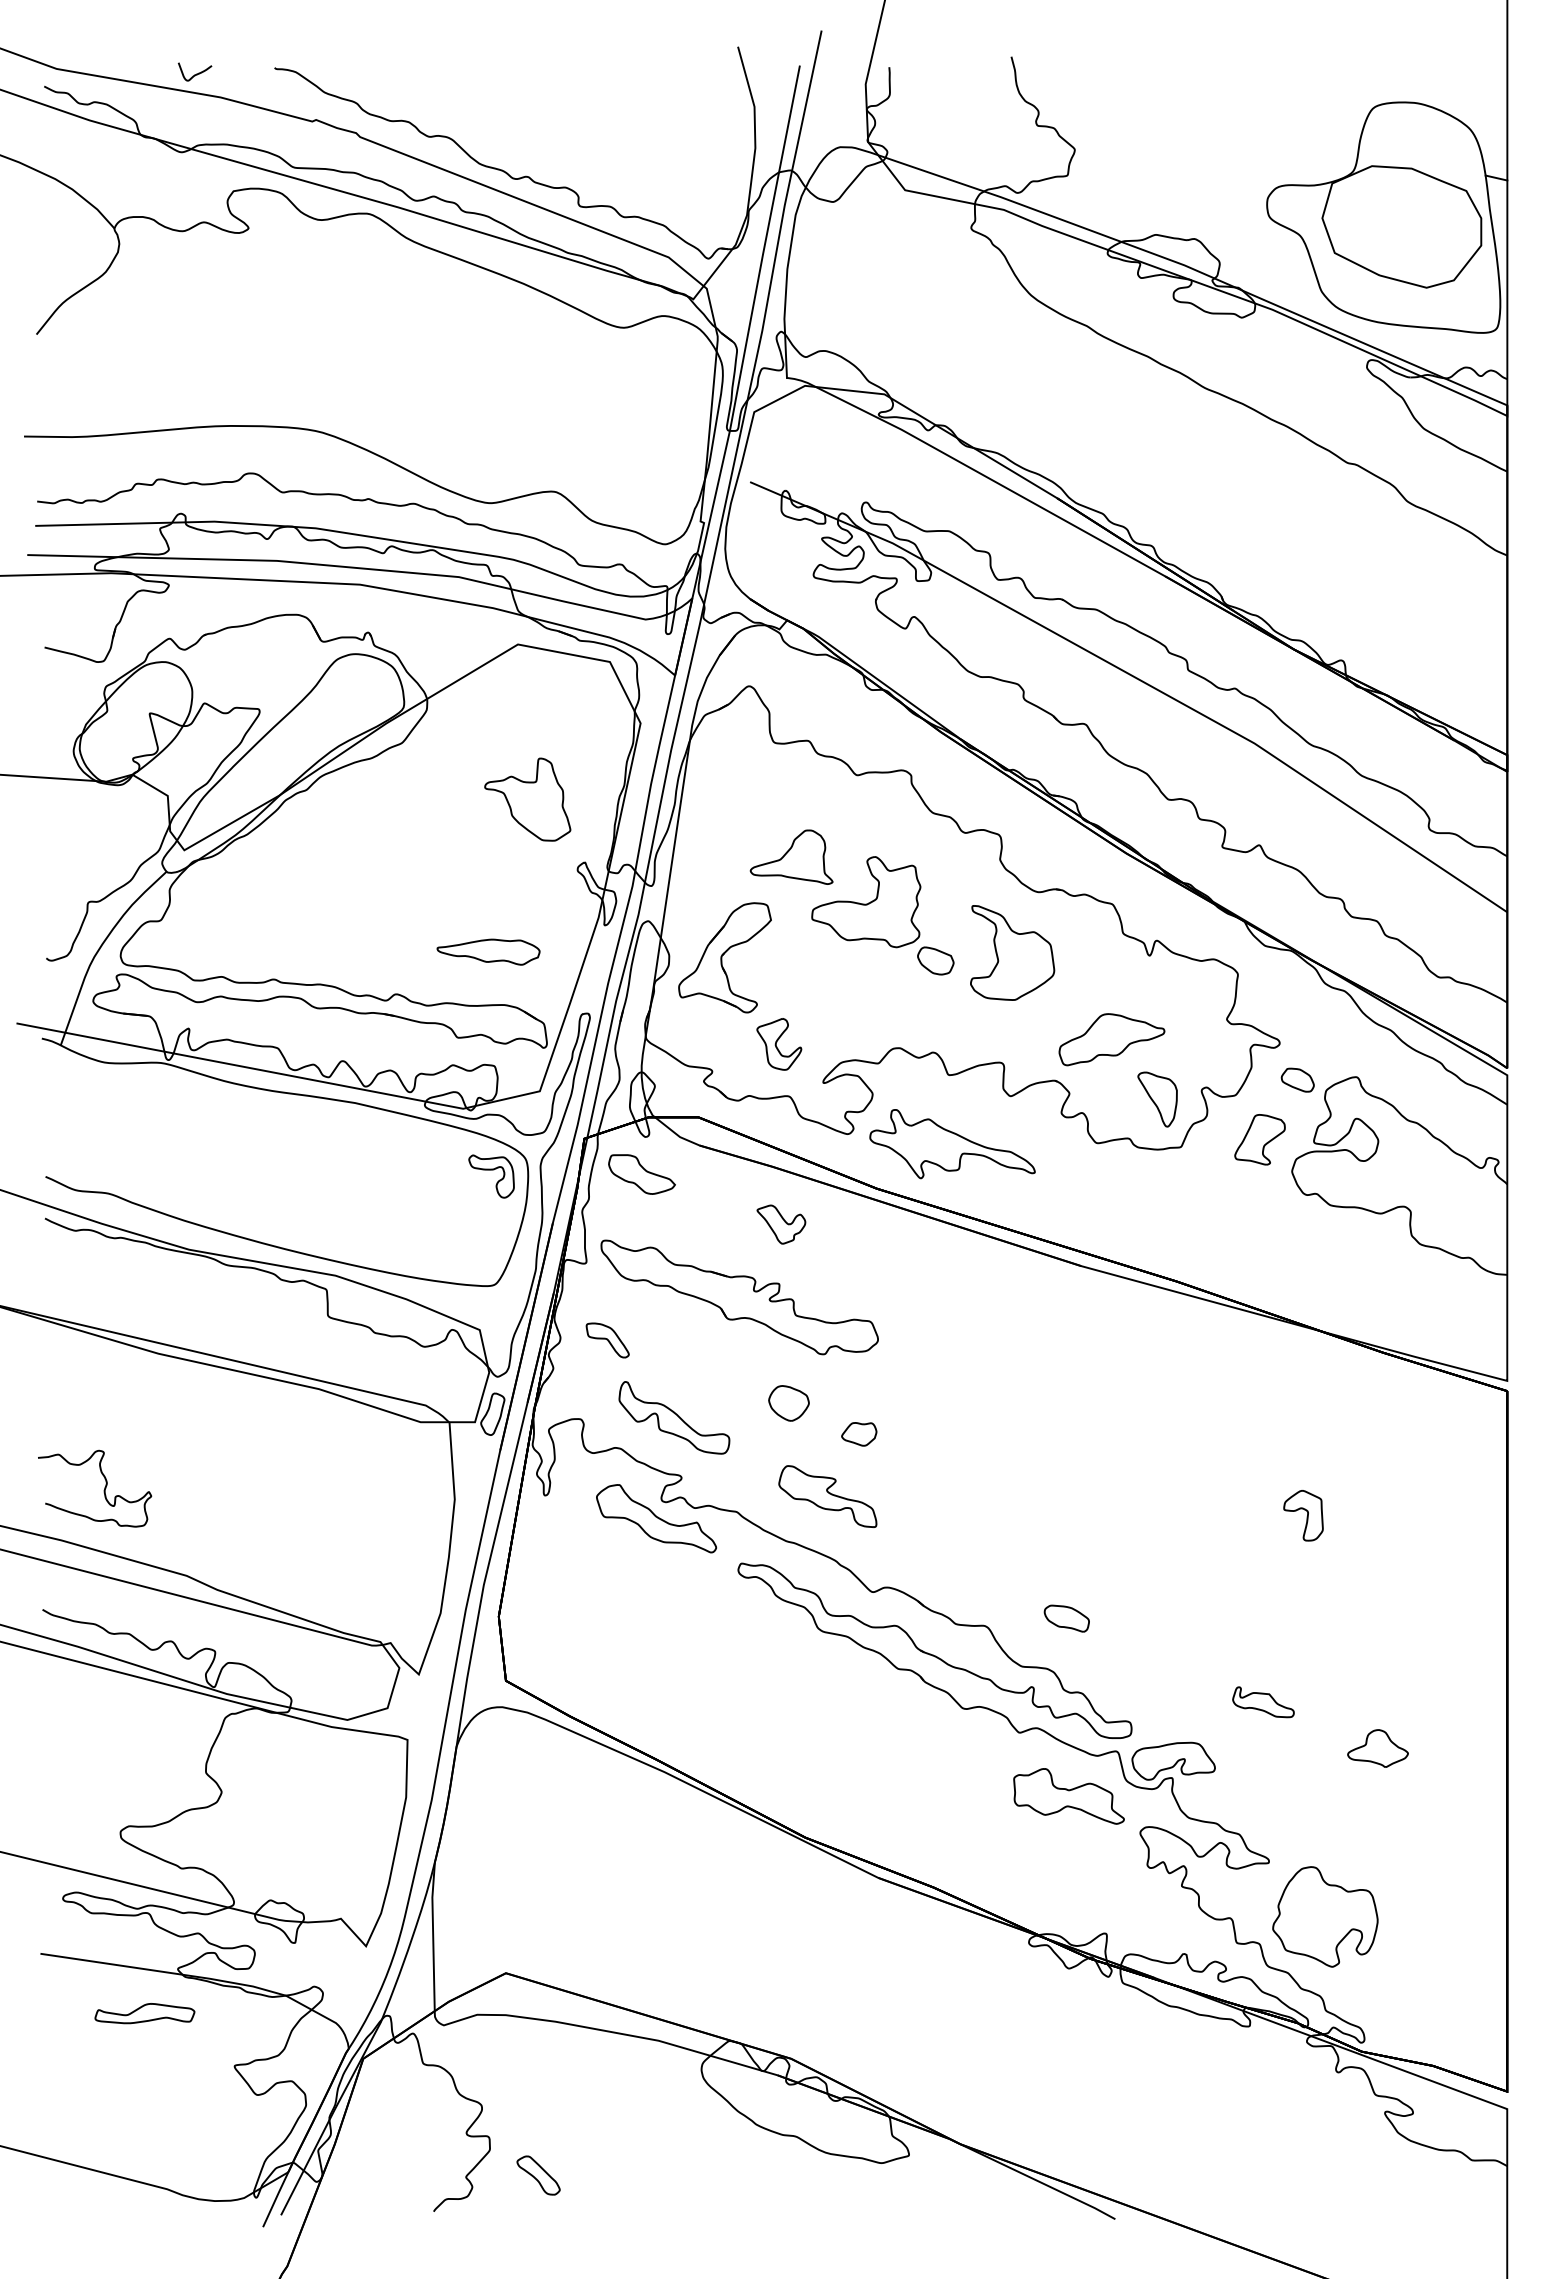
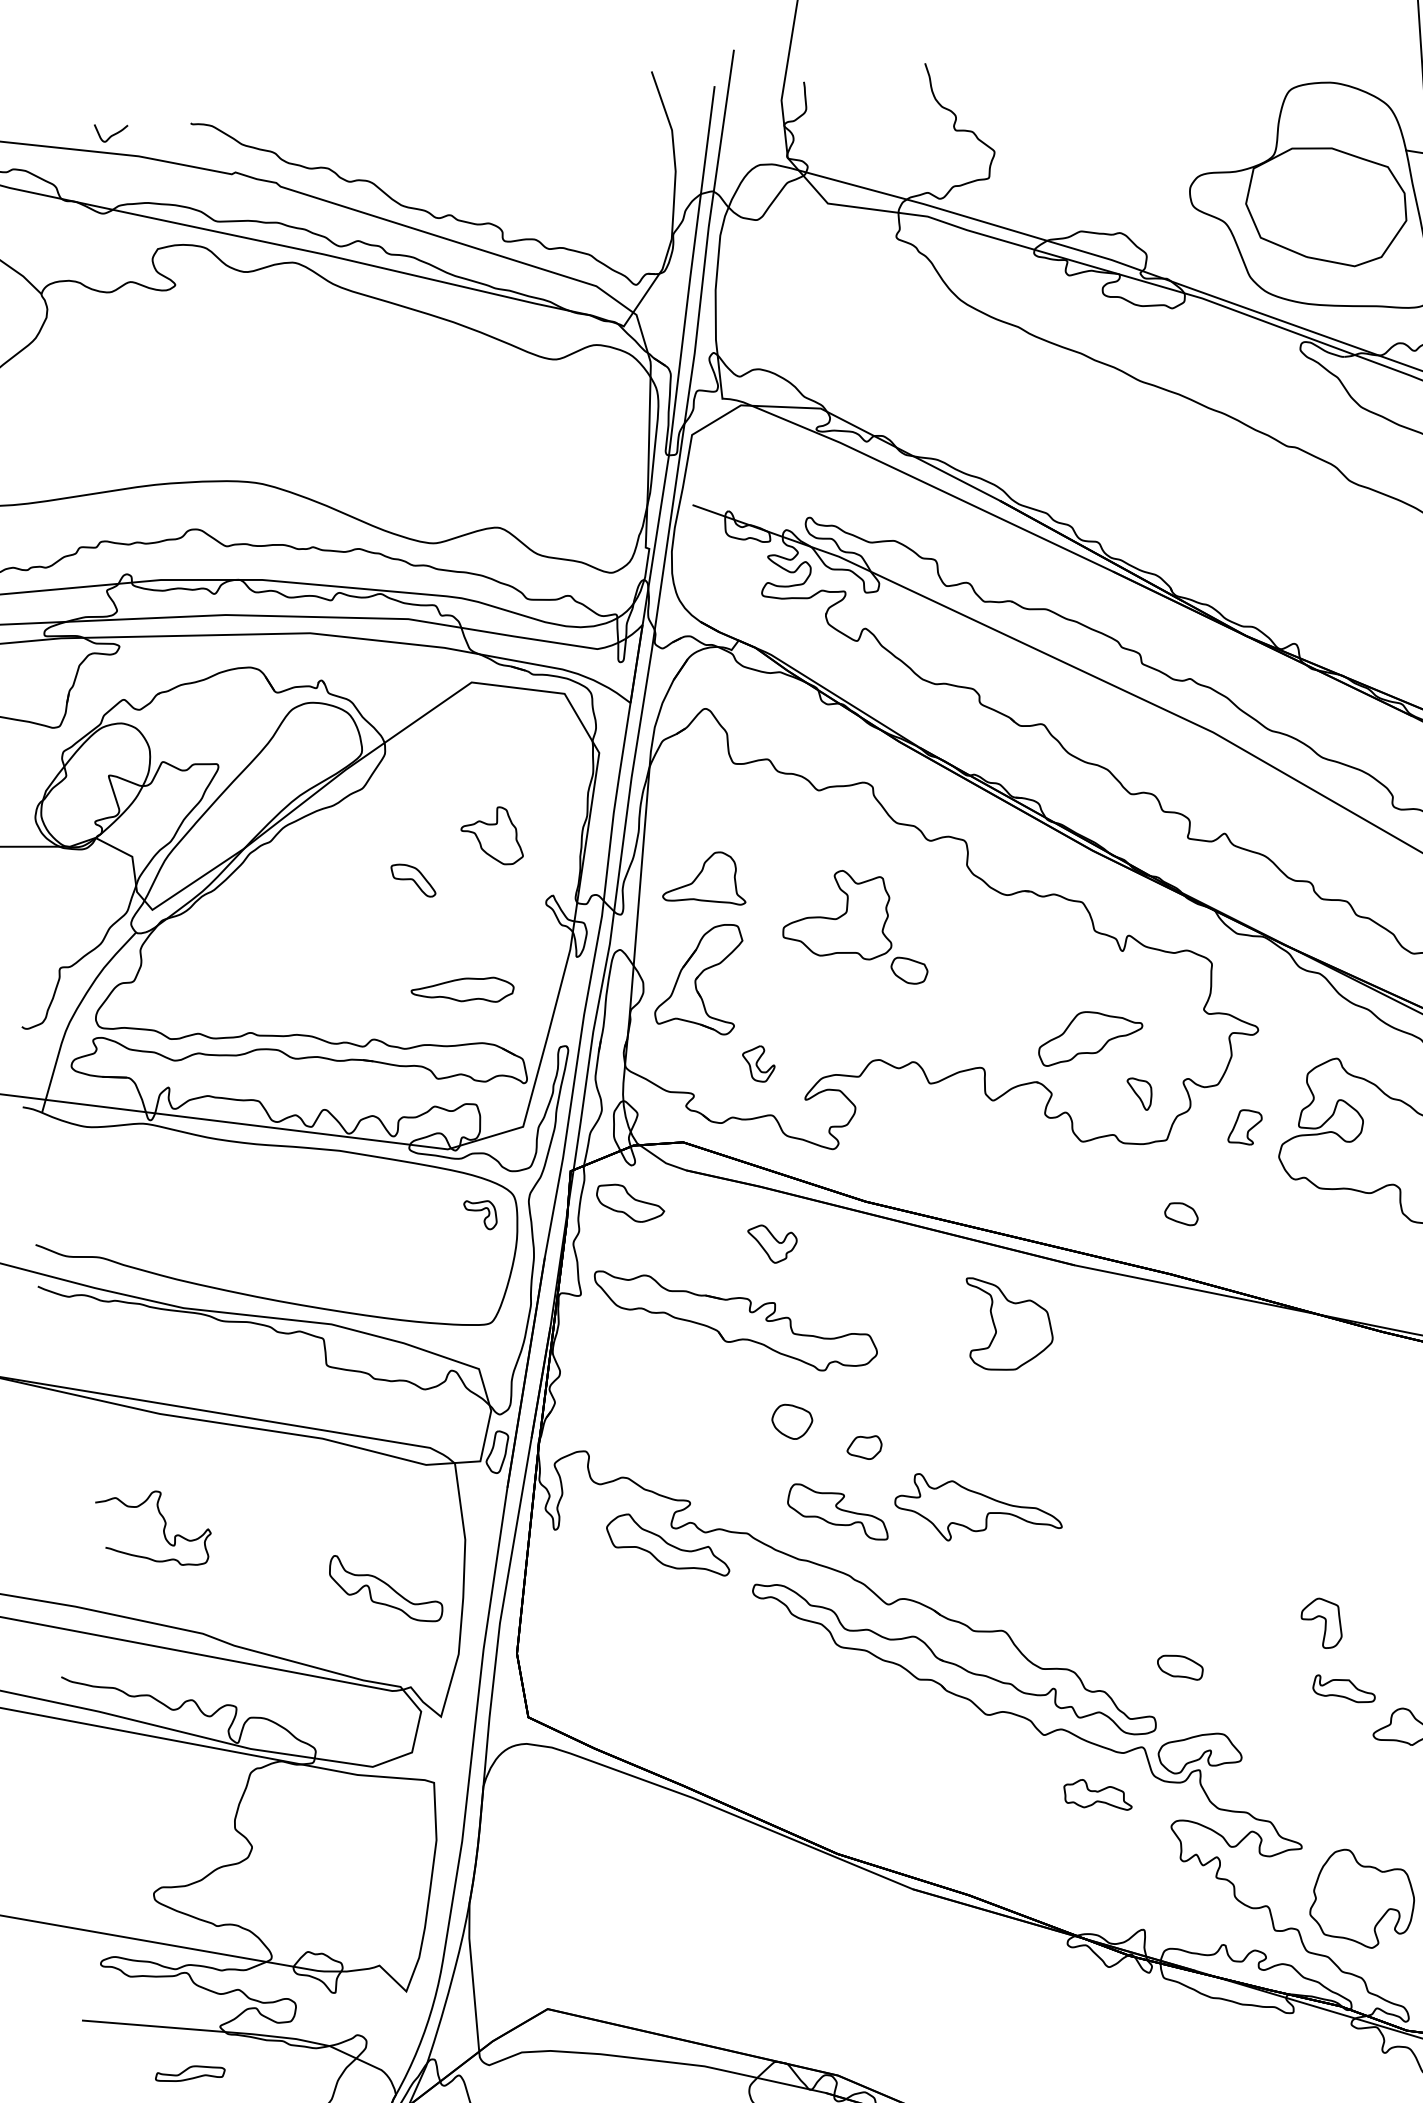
part: (527, 799) -> (491, 836), size x0.7
part: (791, 856) -> (702, 879), moved
part: (1012, 952) -> (1009, 1322), moved
part: (779, 1044) -> (759, 1064), size x0.7
part: (1297, 1079) -> (1180, 1213), moved
part: (1157, 1099) -> (1139, 1094), size x0.6
part: (1259, 1139) -> (1244, 1127), size x0.7
part: (952, 1144) -> (977, 1504), moved
part: (491, 1176) -> (480, 1215), size x0.7
part: (607, 1340) -> (413, 880), moved
part: (674, 1417) -> (386, 1588), moved
curve: (103, 1490) -> (162, 1530), moved
part: (1303, 1515) -> (1321, 1623), moved
part: (1066, 1618) -> (1180, 1667), moved
part: (1263, 1702) -> (1343, 1688), moved
part: (1068, 1796) -> (1097, 1795), size x0.6
part: (144, 2013) -> (189, 2073), size x0.7

